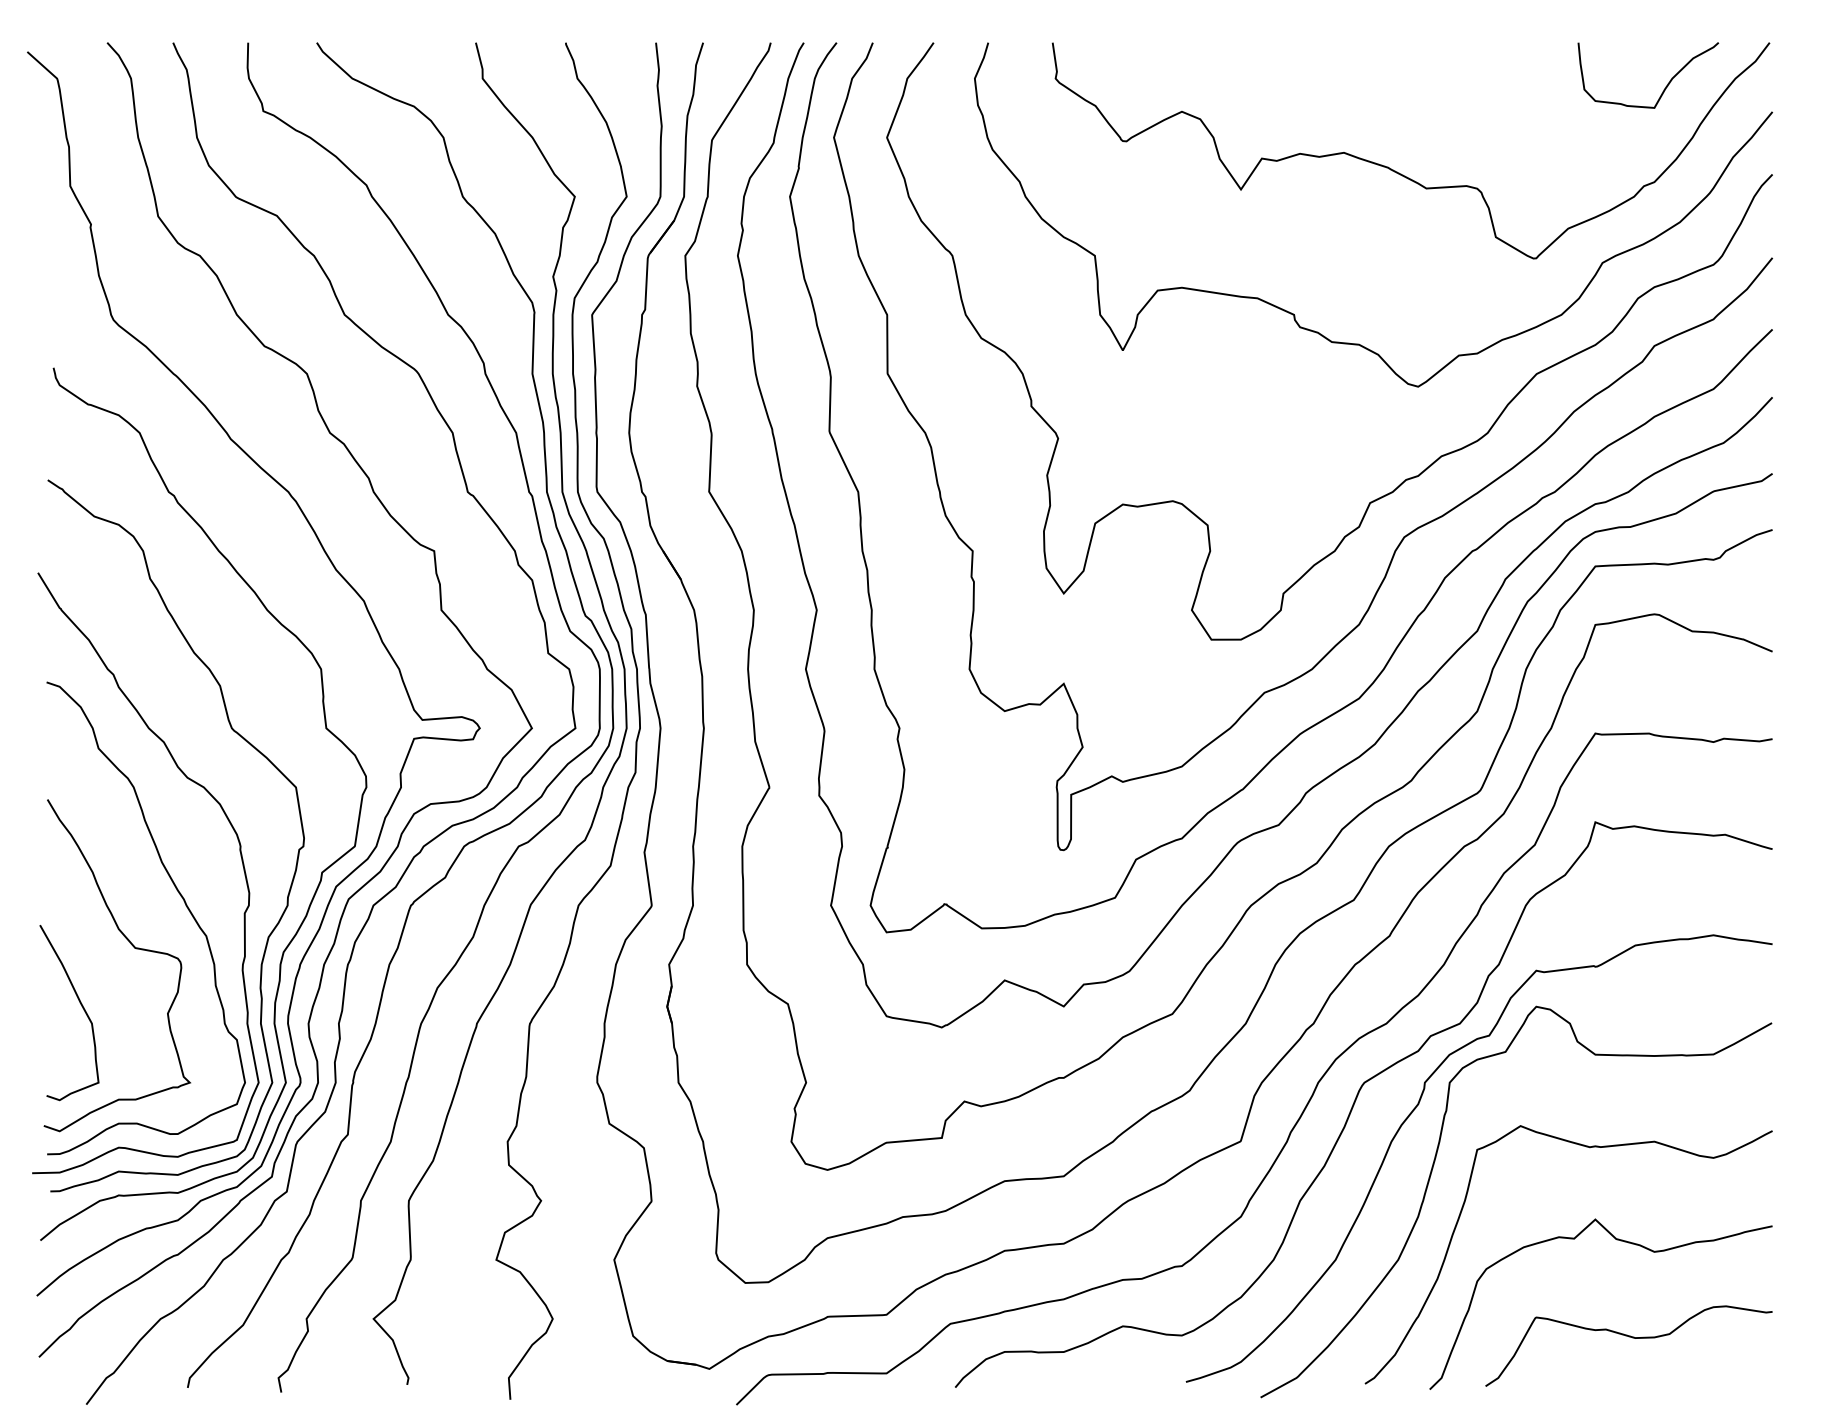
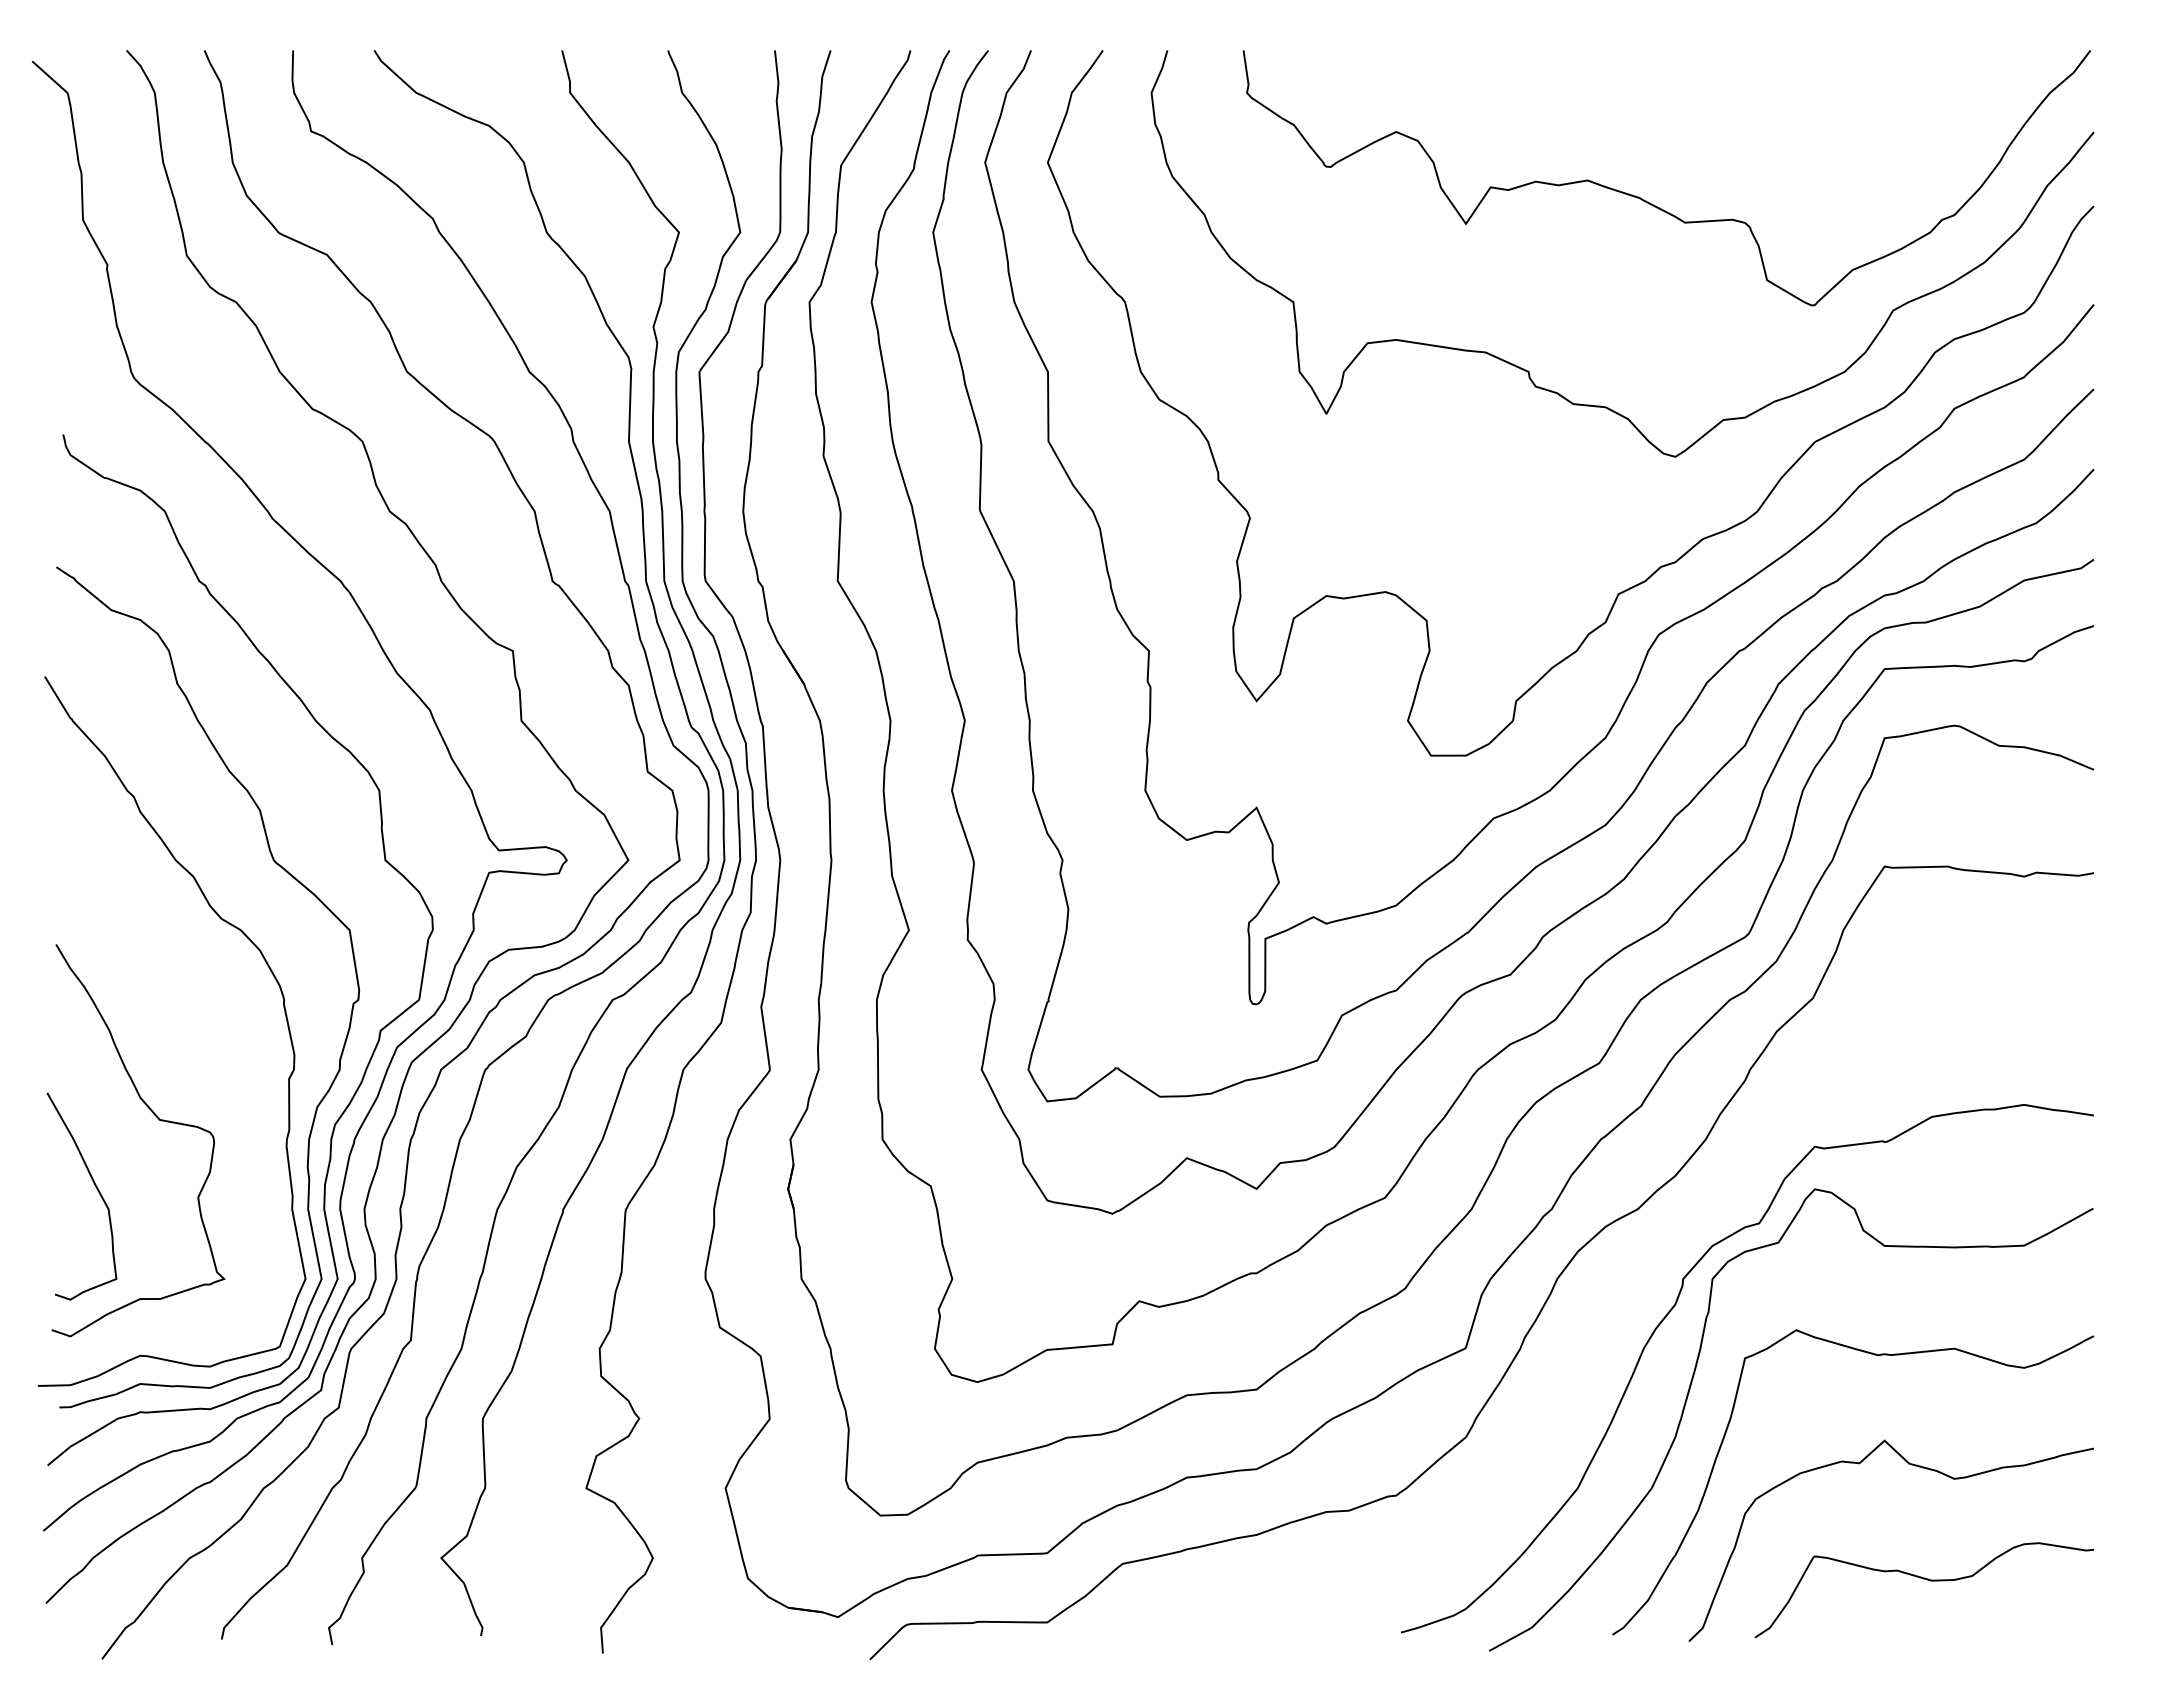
curve: (1665, 86) -> (1967, 102), removed
curve: (179, 895) -> (212, 1057), removed
curve: (1356, 1100) -> (1602, 1299), removed

